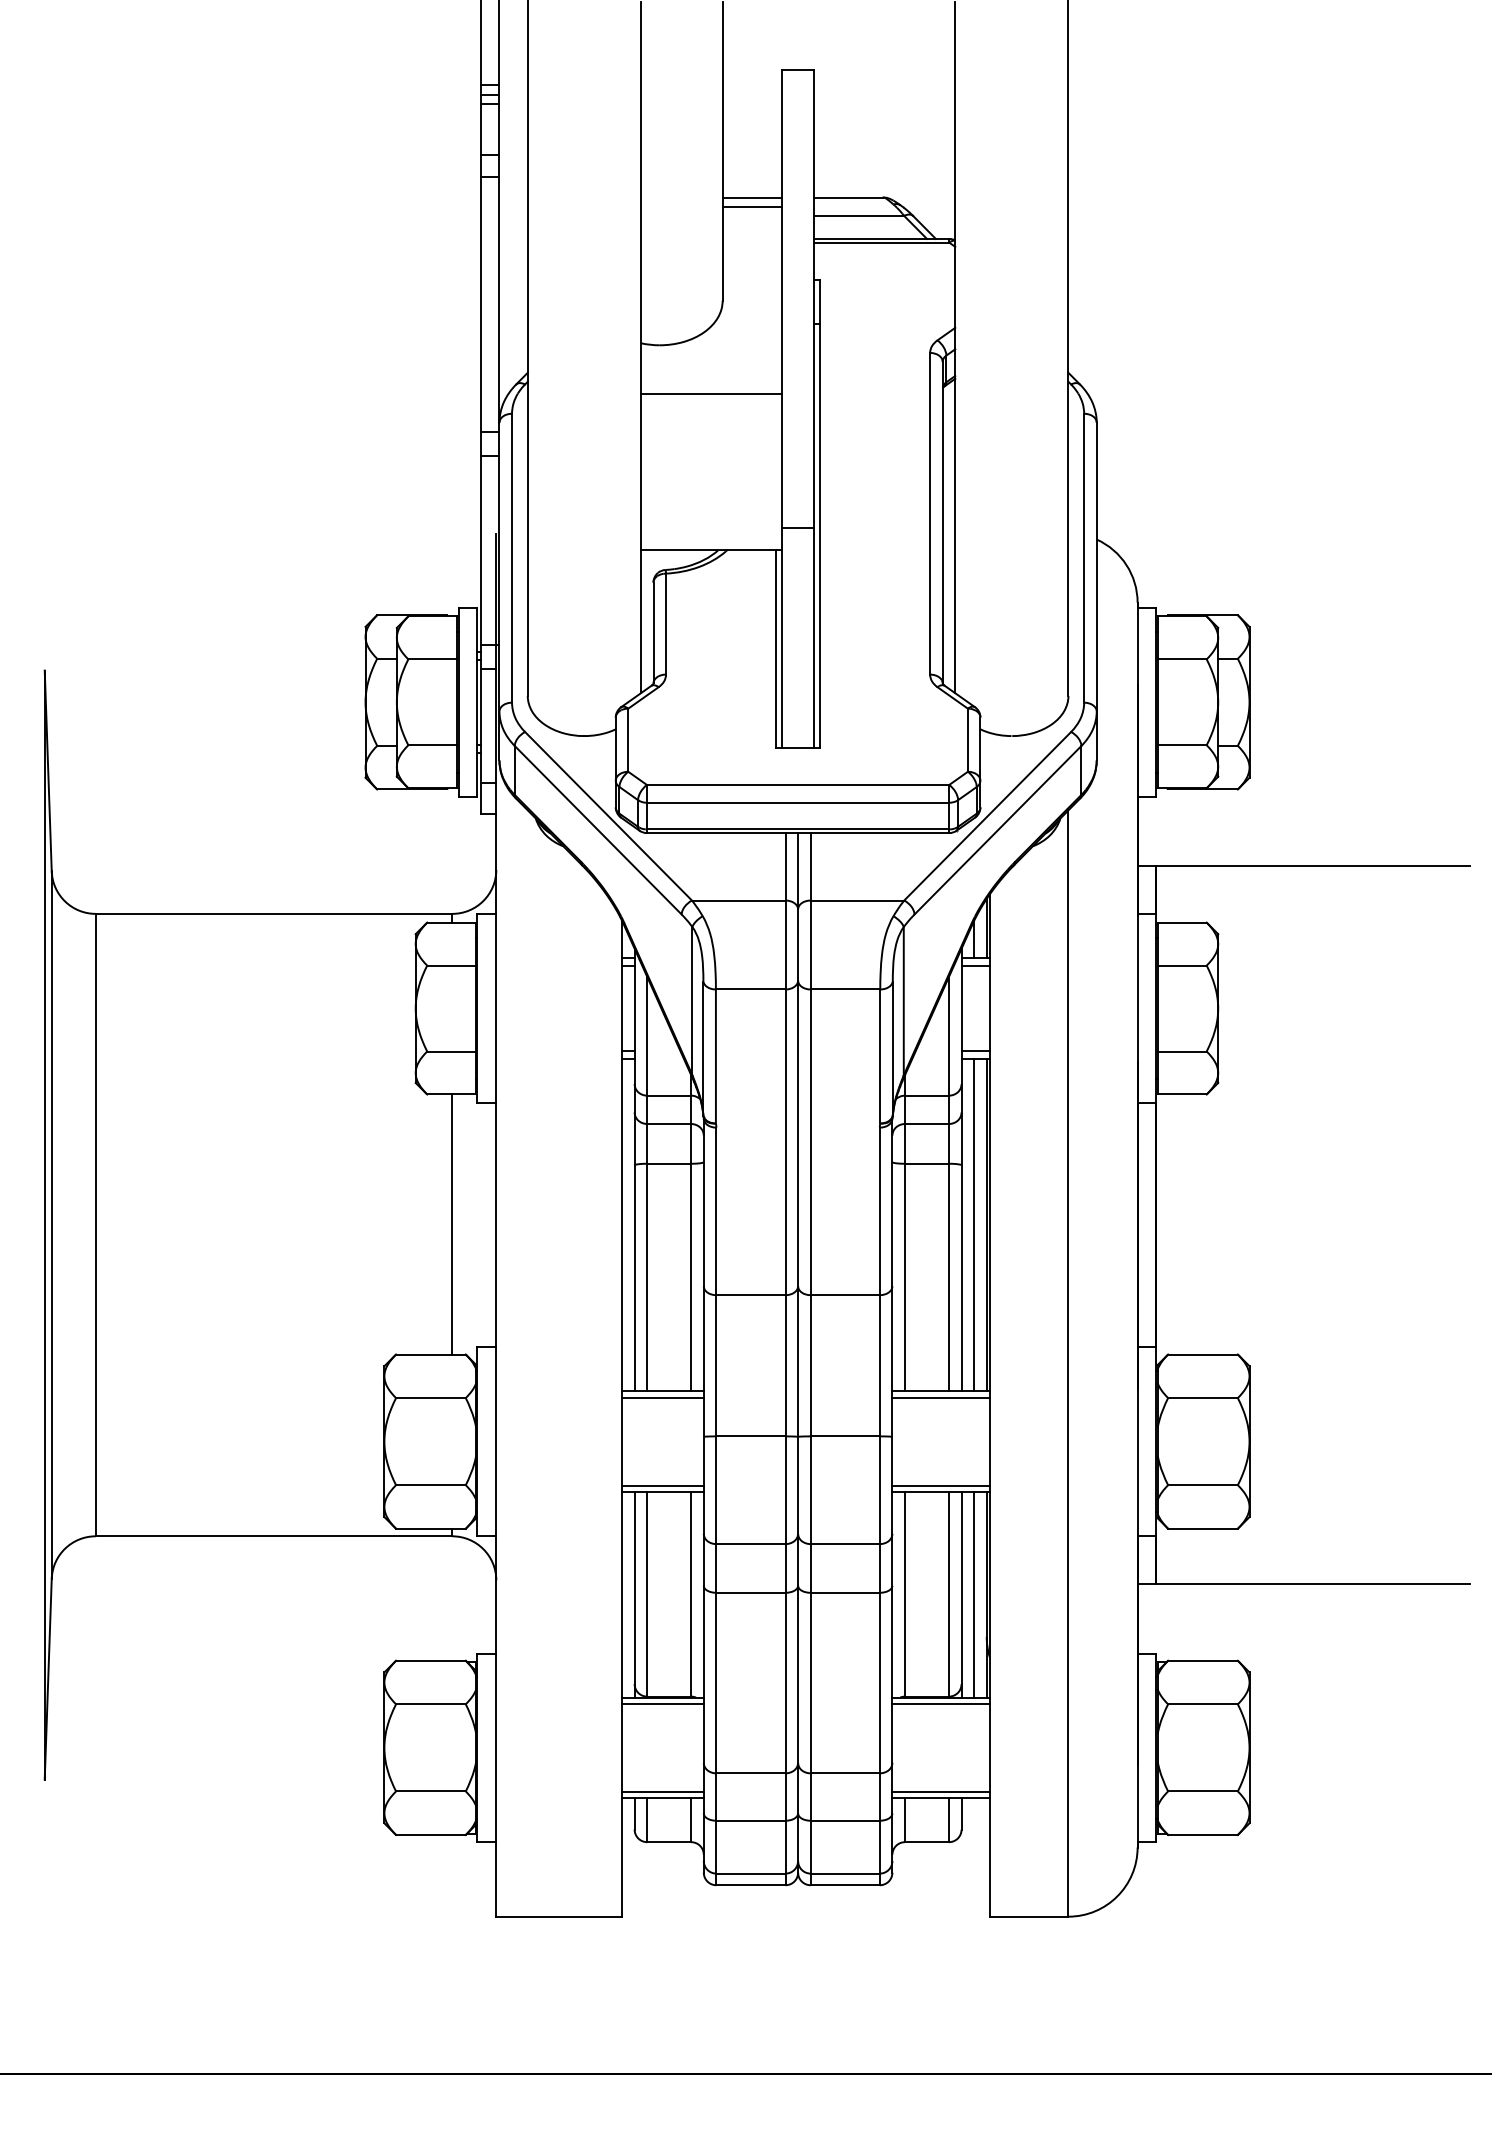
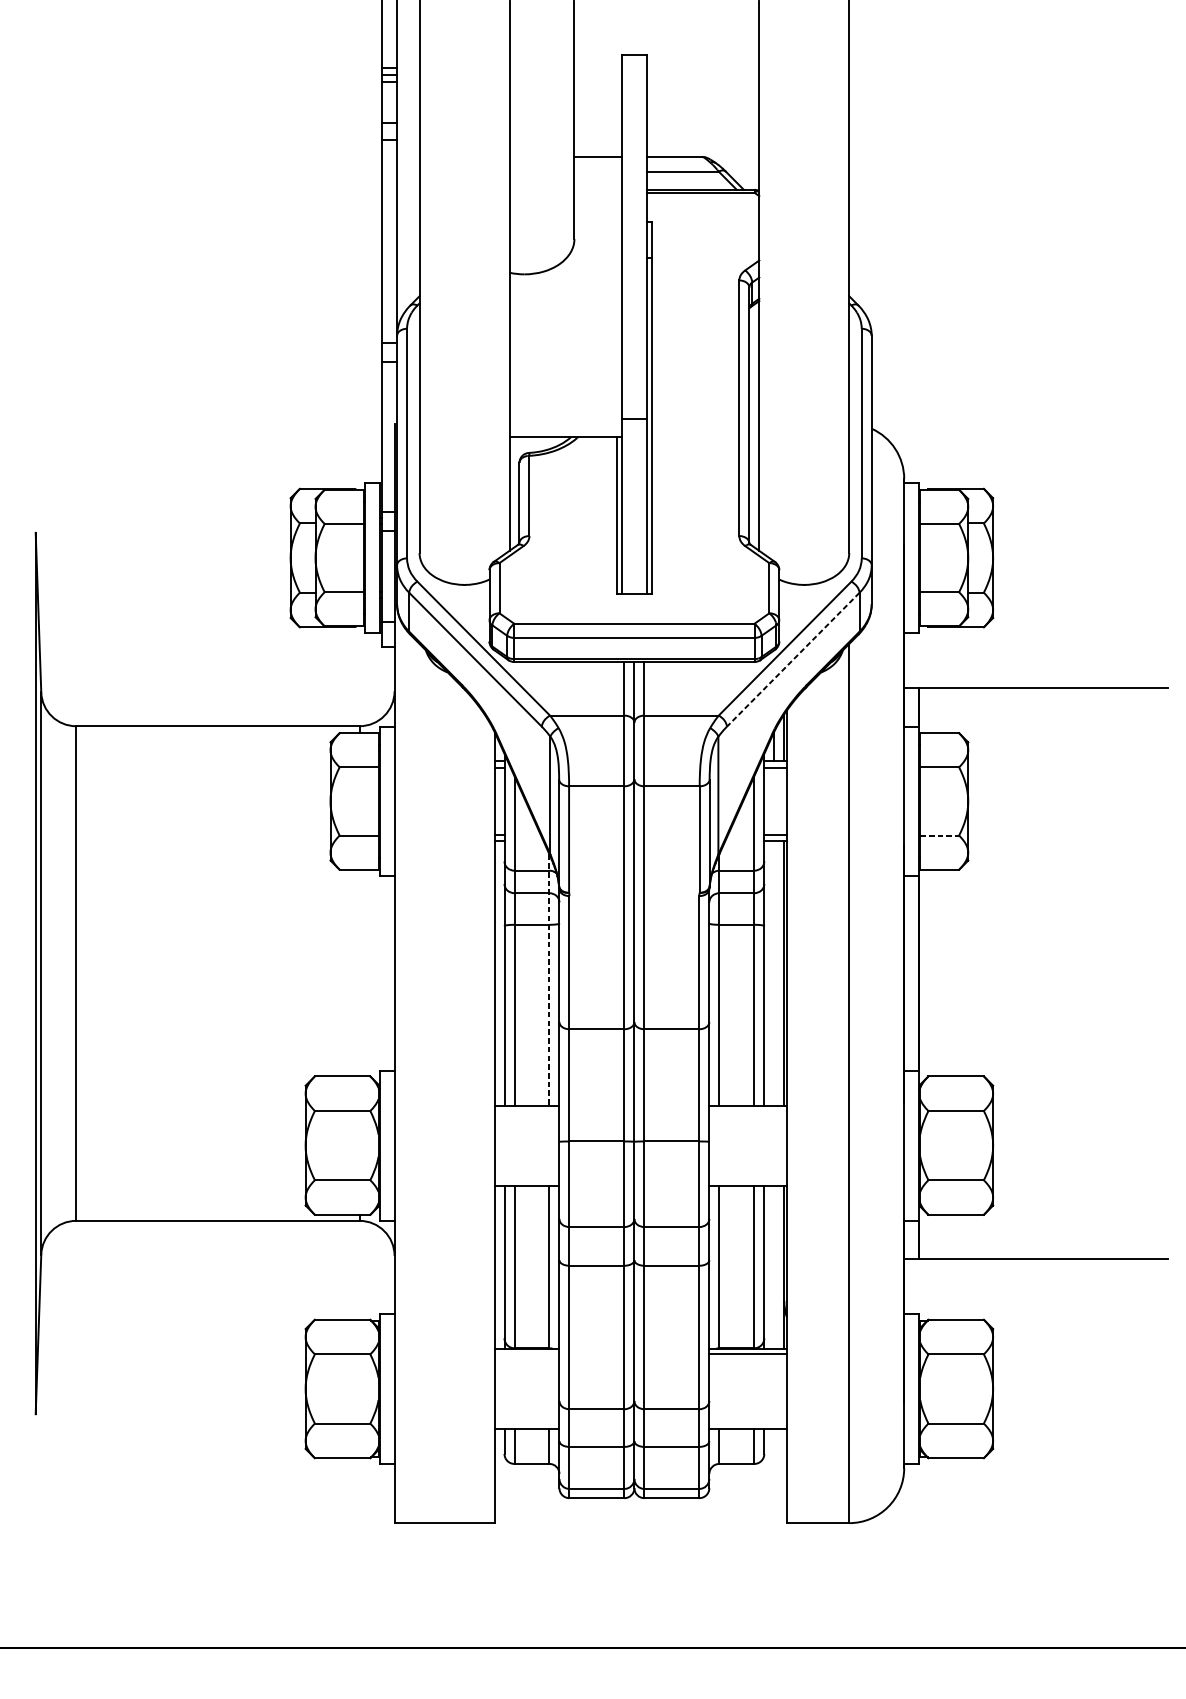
line: (752, 207) -> (598, 164), removed
line: (711, 394) -> (565, 313), removed
line: (997, 830) -> (792, 659), solid -> dashed
line: (1182, 1051) -> (939, 835), solid -> dashed
line: (452, 1224) -> (359, 973), removed
line: (974, 1224) -> (774, 973), removed
line: (691, 1233) -> (549, 980), solid -> dashed
line: (662, 1397) -> (526, 1110), removed
line: (940, 1397) -> (747, 1110), removed
line: (662, 1485) -> (526, 1180), removed
line: (940, 1485) -> (747, 1180), removed
line: (974, 1594) -> (774, 1267), removed
line: (662, 1703) -> (526, 1353), removed
line: (662, 1791) -> (526, 1423), removed
line: (940, 1791) -> (747, 1423), removed

